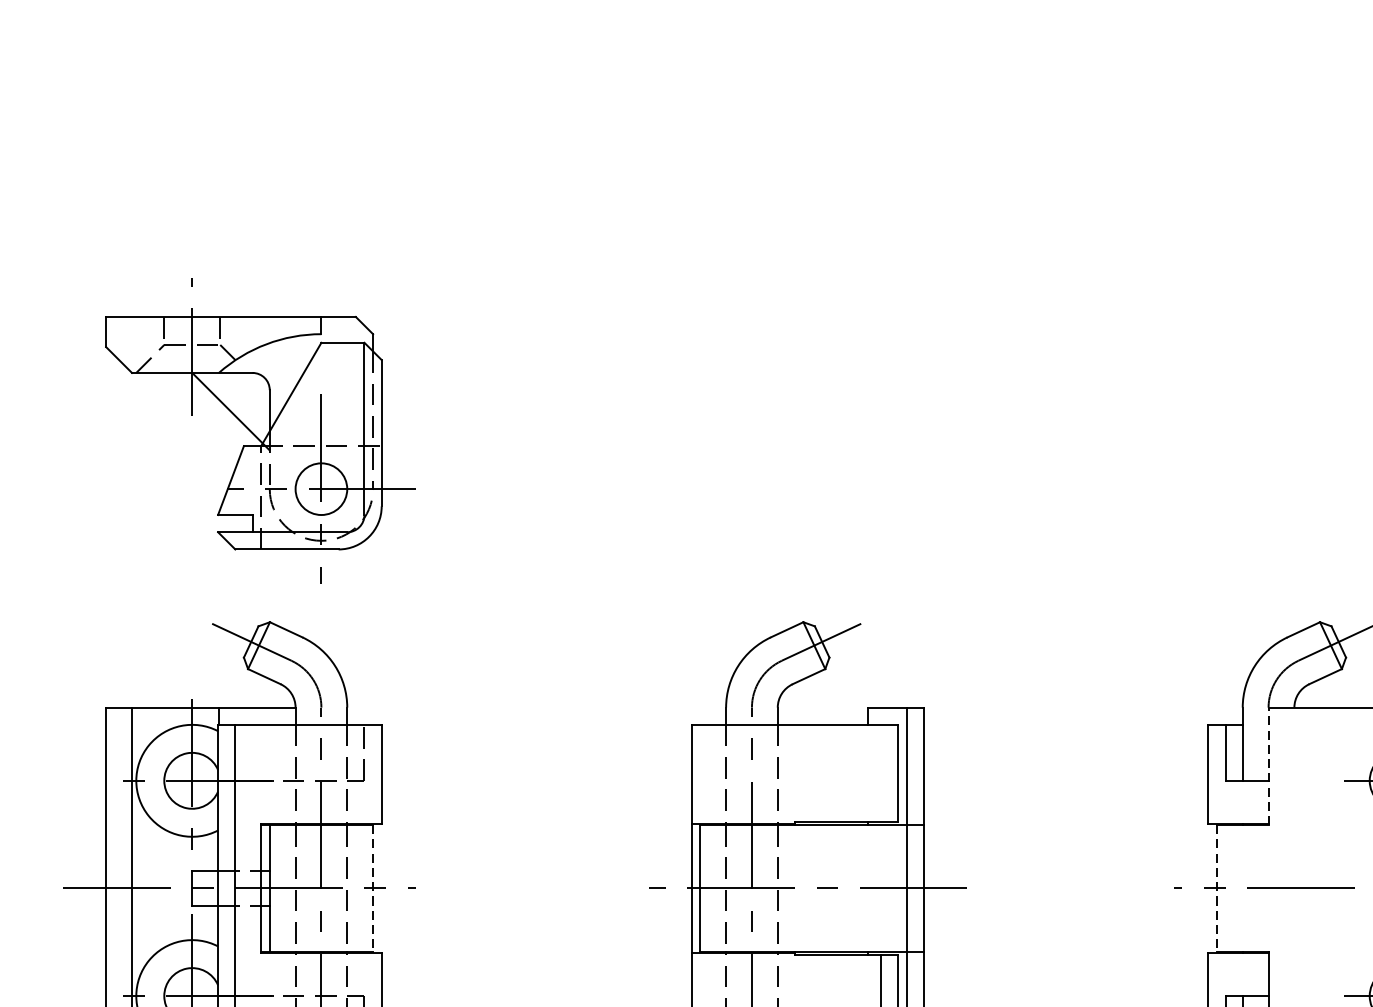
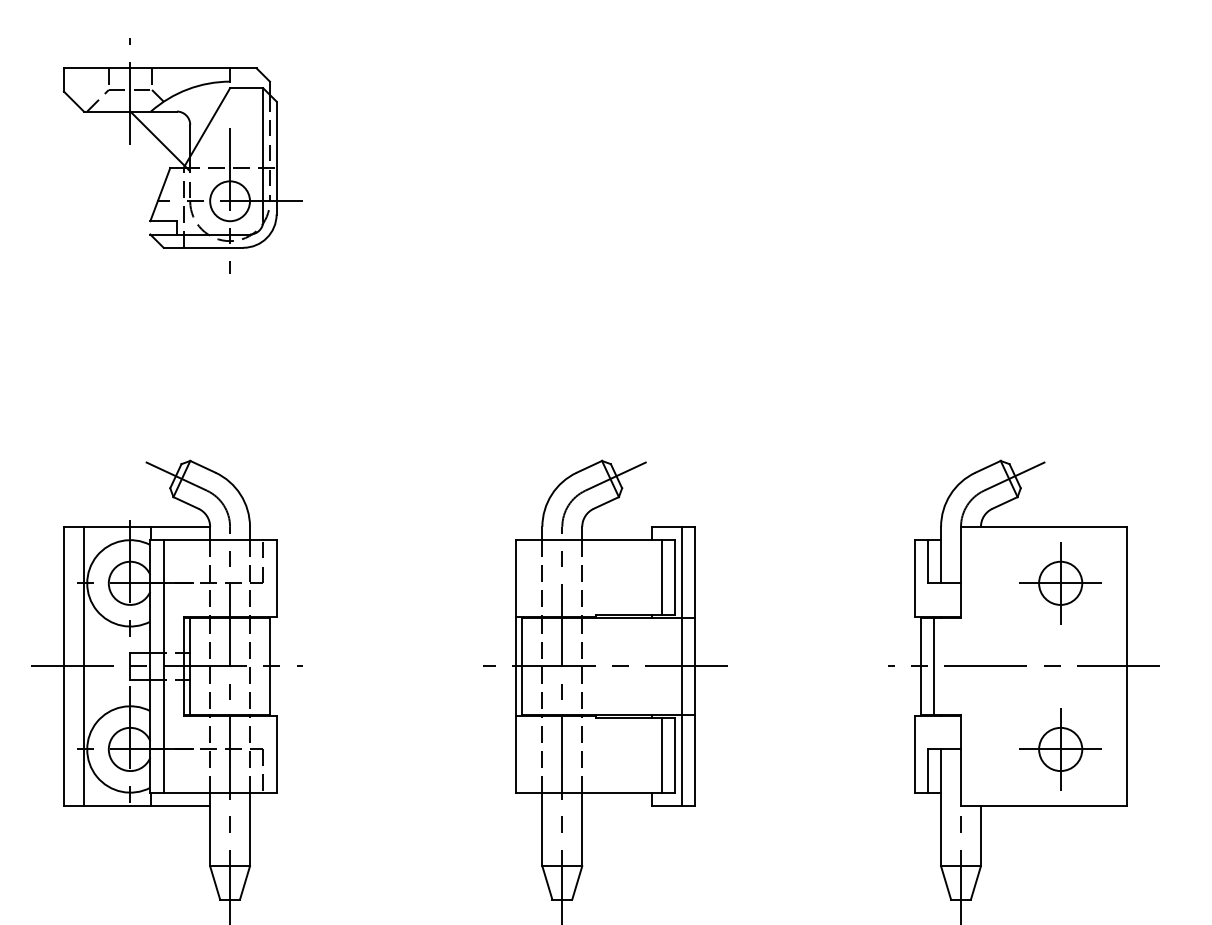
part: (259, 429) -> (182, 155), moved
line: (1269, 765) -> (961, 571), dashed -> solid
line: (880, 773) -> (661, 577), added
line: (372, 888) -> (269, 666), dashed -> solid
line: (1217, 888) -> (921, 666), dashed -> solid
line: (1234, 888) -> (934, 666), added

